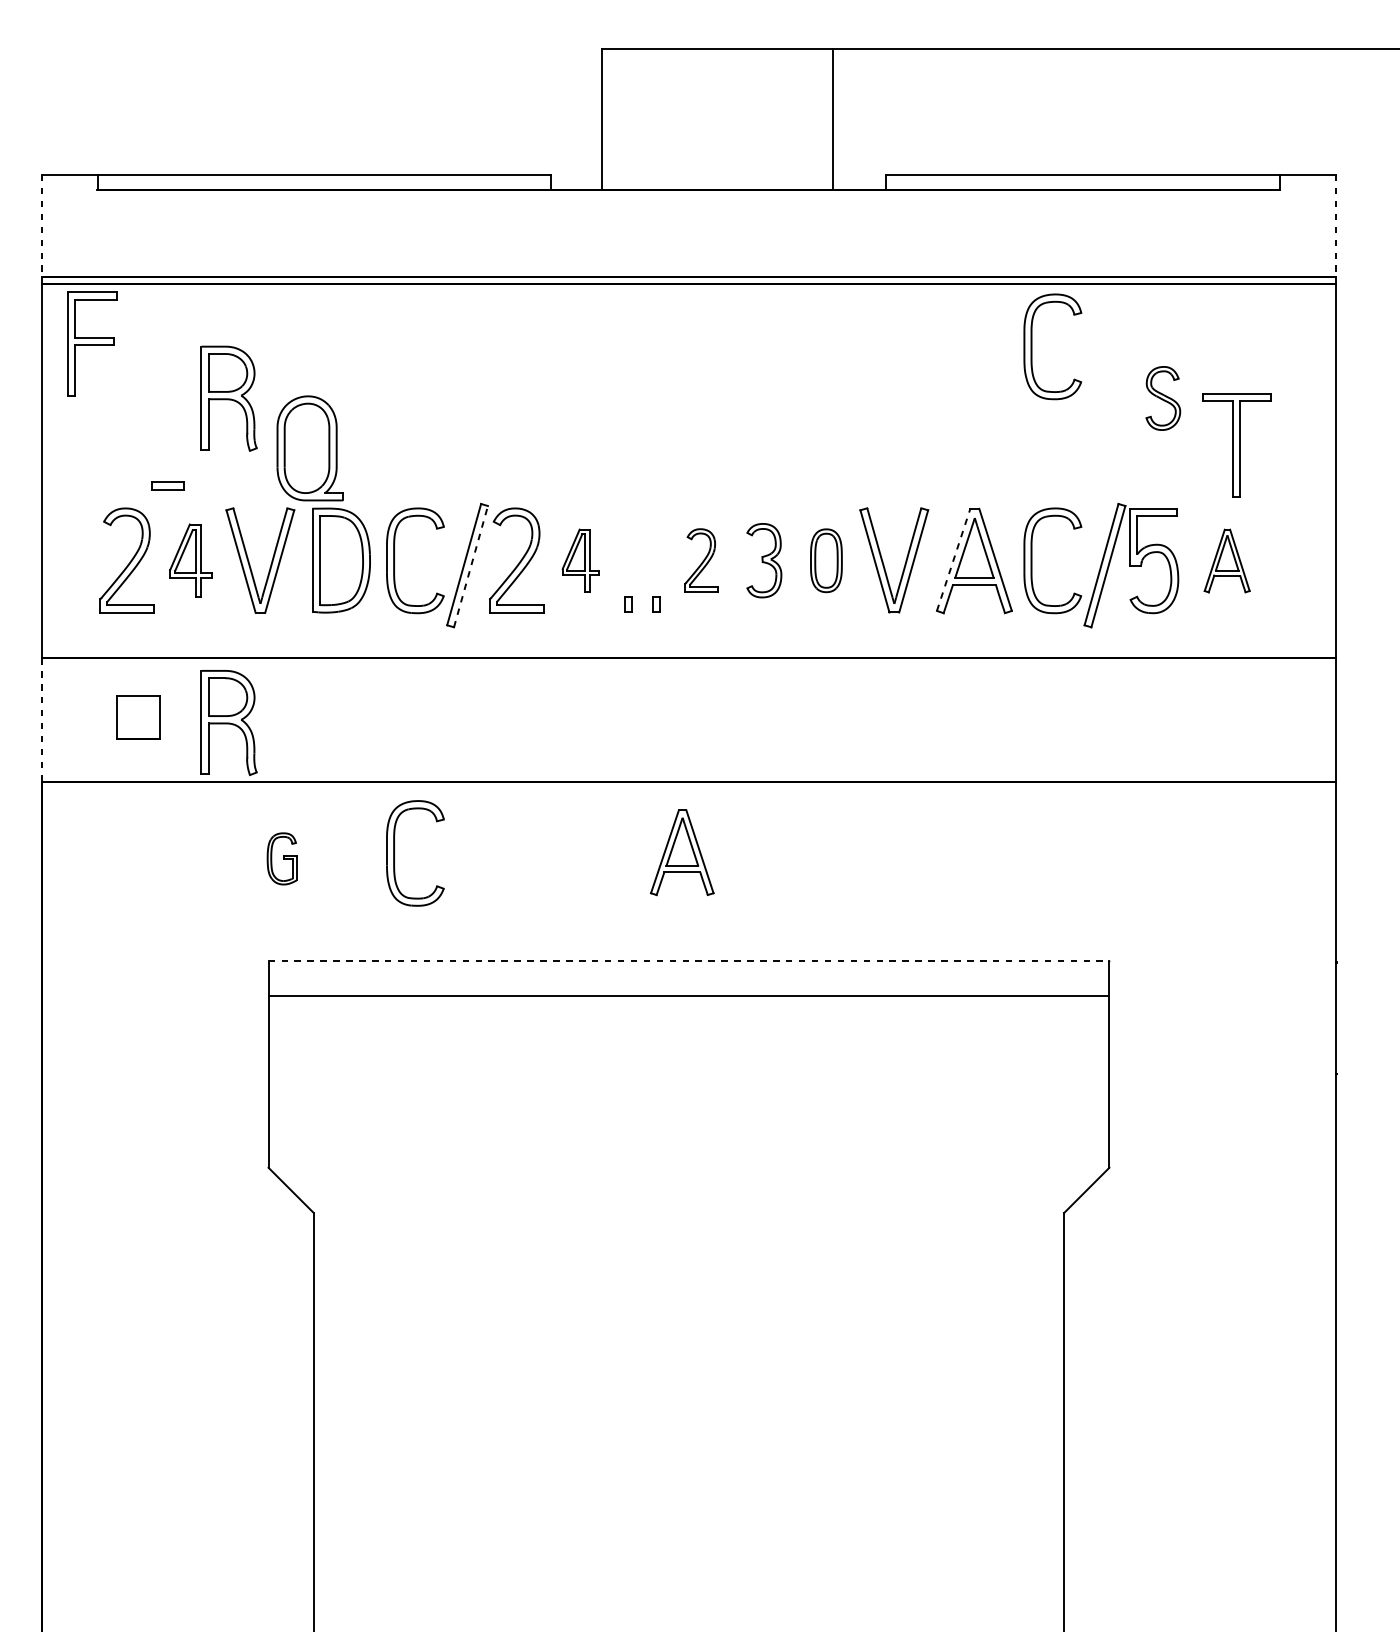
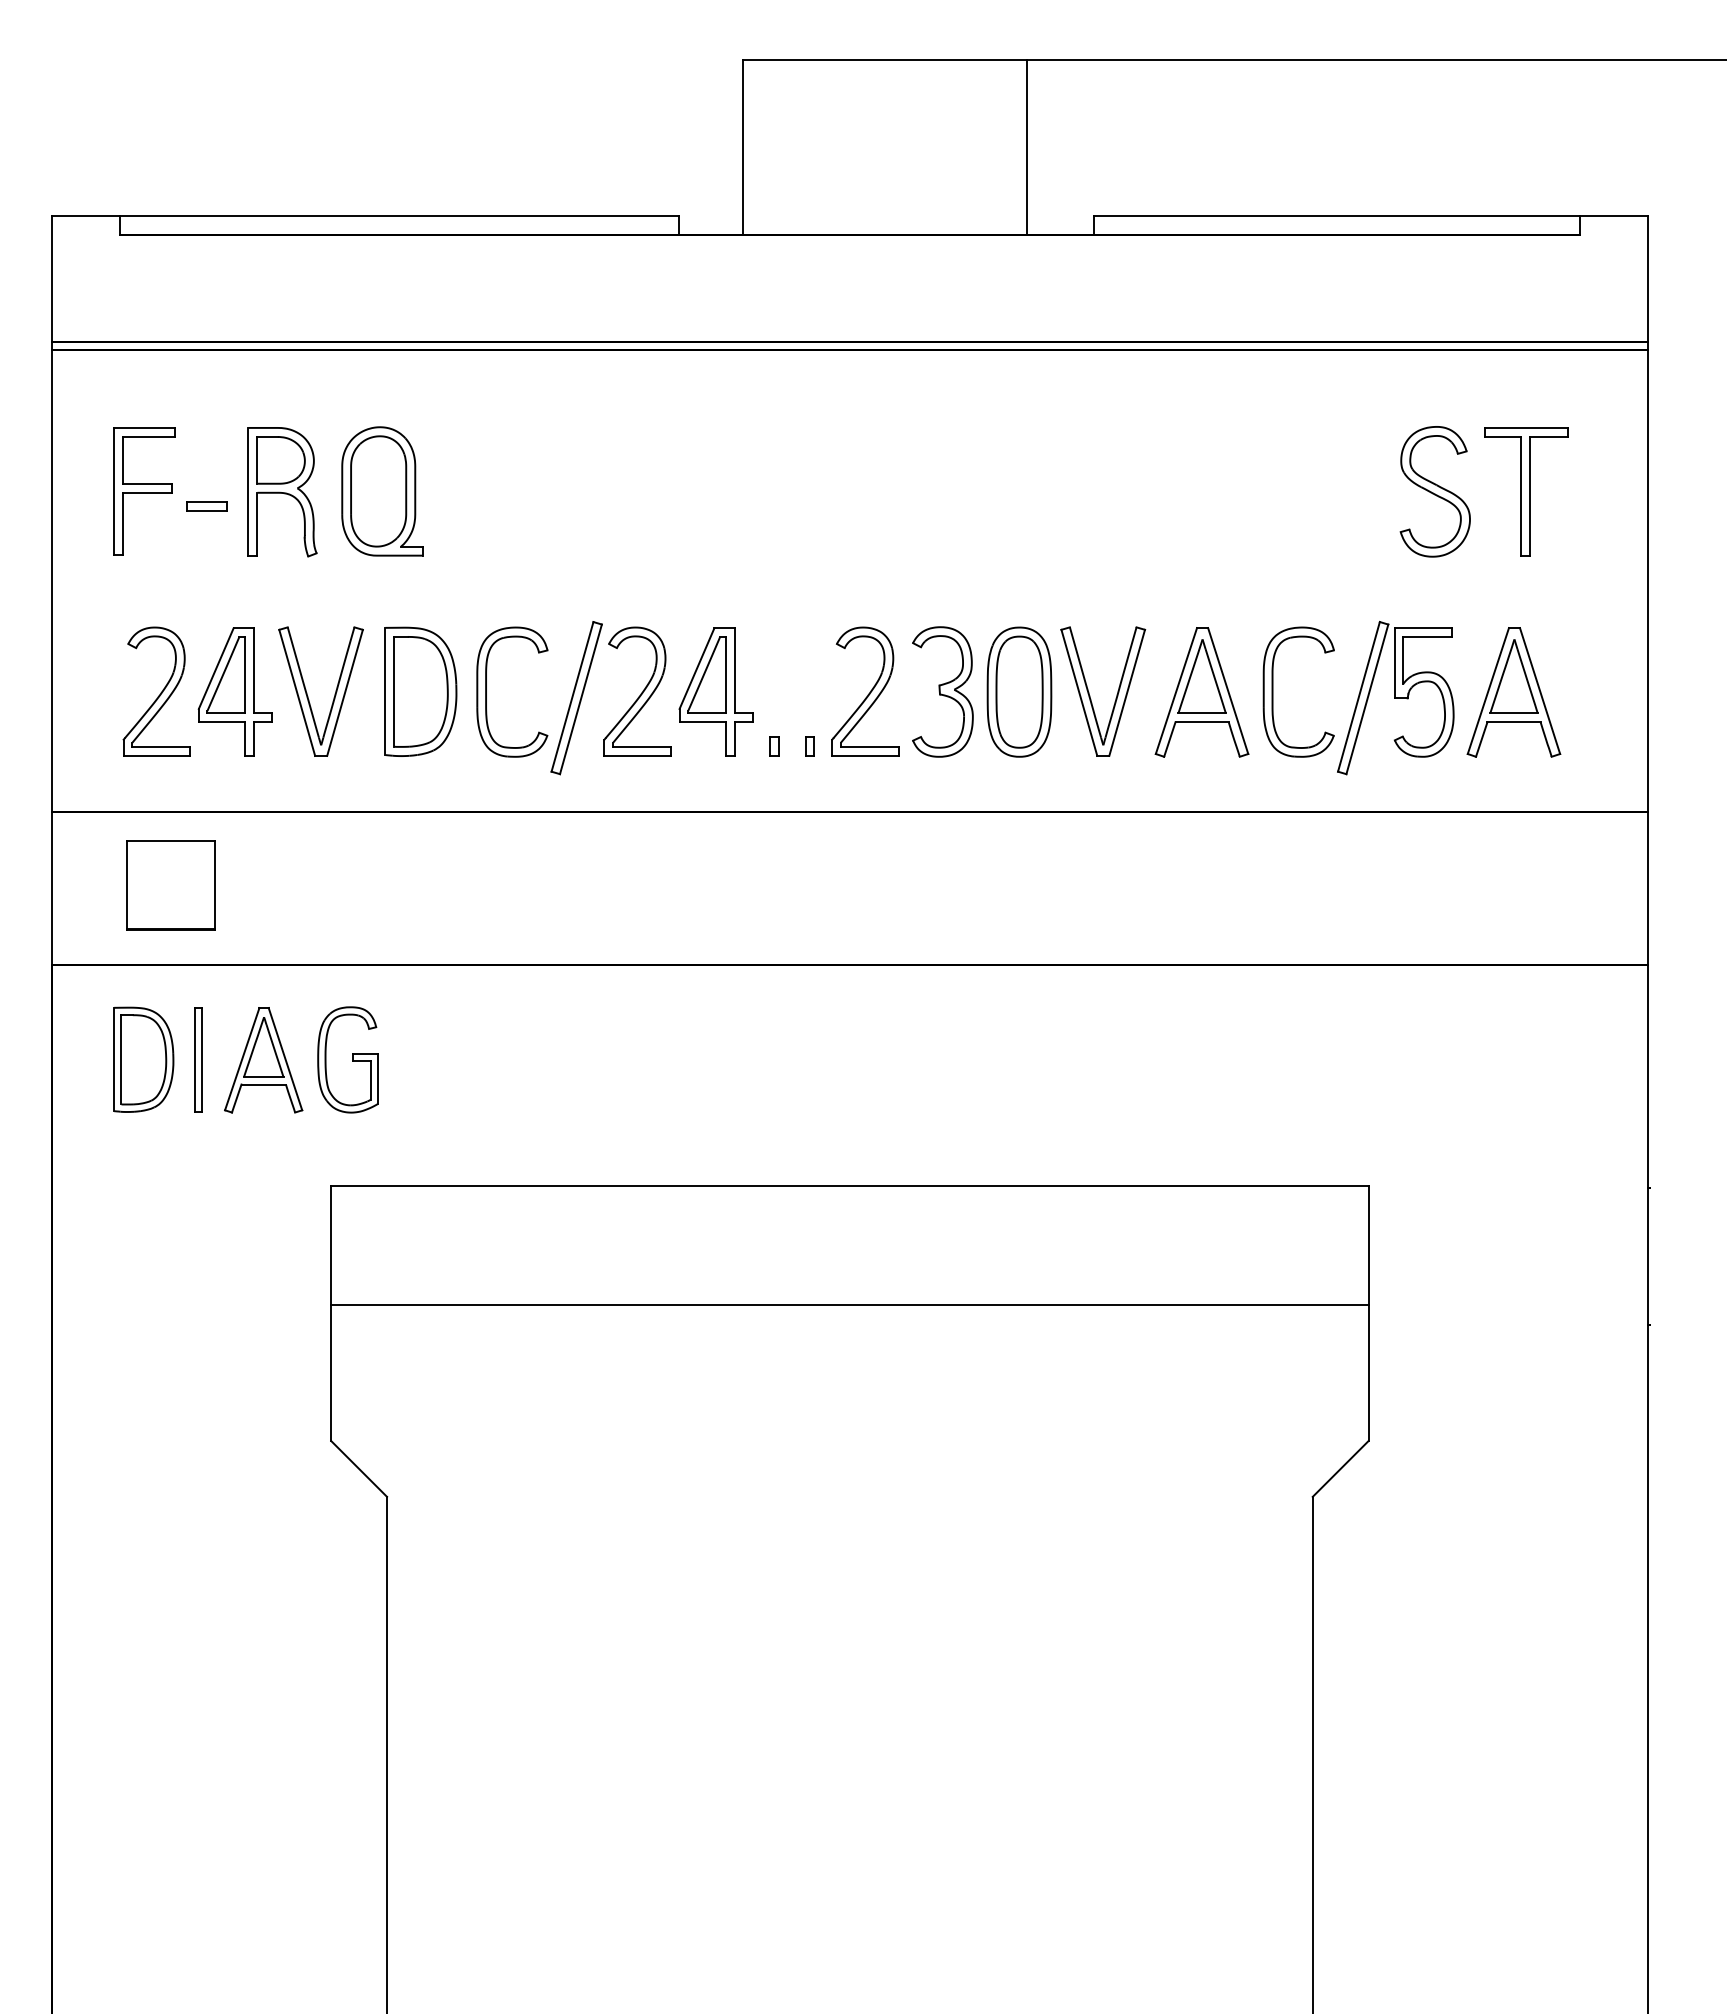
line: (41, 226) -> (51, 279), dashed -> solid
line: (1335, 226) -> (1647, 279), dashed -> solid
part: (92, 343) -> (144, 491), moved
part: (1032, 346) -> (1273, 427), removed
part: (1162, 398) -> (1434, 491), size x1.67
part: (1237, 445) -> (1526, 491), moved
part: (310, 448) -> (382, 491), moved
part: (167, 485) -> (206, 506), moved
line: (953, 559) -> (1176, 690), dashed -> solid
part: (190, 560) -> (234, 691), size x1.43
part: (580, 560) -> (715, 691), size x1.67
part: (701, 560) -> (865, 691), size x1.67
part: (764, 560) -> (942, 691), size x1.43
part: (826, 560) -> (1019, 691), size x1.67
part: (1226, 561) -> (1513, 692), size x1.67
line: (470, 566) -> (580, 699), dashed -> solid
part: (138, 717) -> (170, 885), size x1.67
line: (41, 720) -> (51, 889), dashed -> solid
part: (229, 723) -> (282, 892), removed
part: (394, 852) -> (486, 1052), removed
part: (682, 852) -> (263, 1060), moved
part: (116, 858) -> (143, 1059), added
part: (161, 858) -> (198, 1059), added
part: (281, 858) -> (347, 1059), size x1.67
line: (688, 960) -> (849, 1185), dashed -> solid
line: (688, 996) -> (849, 1305), moved

